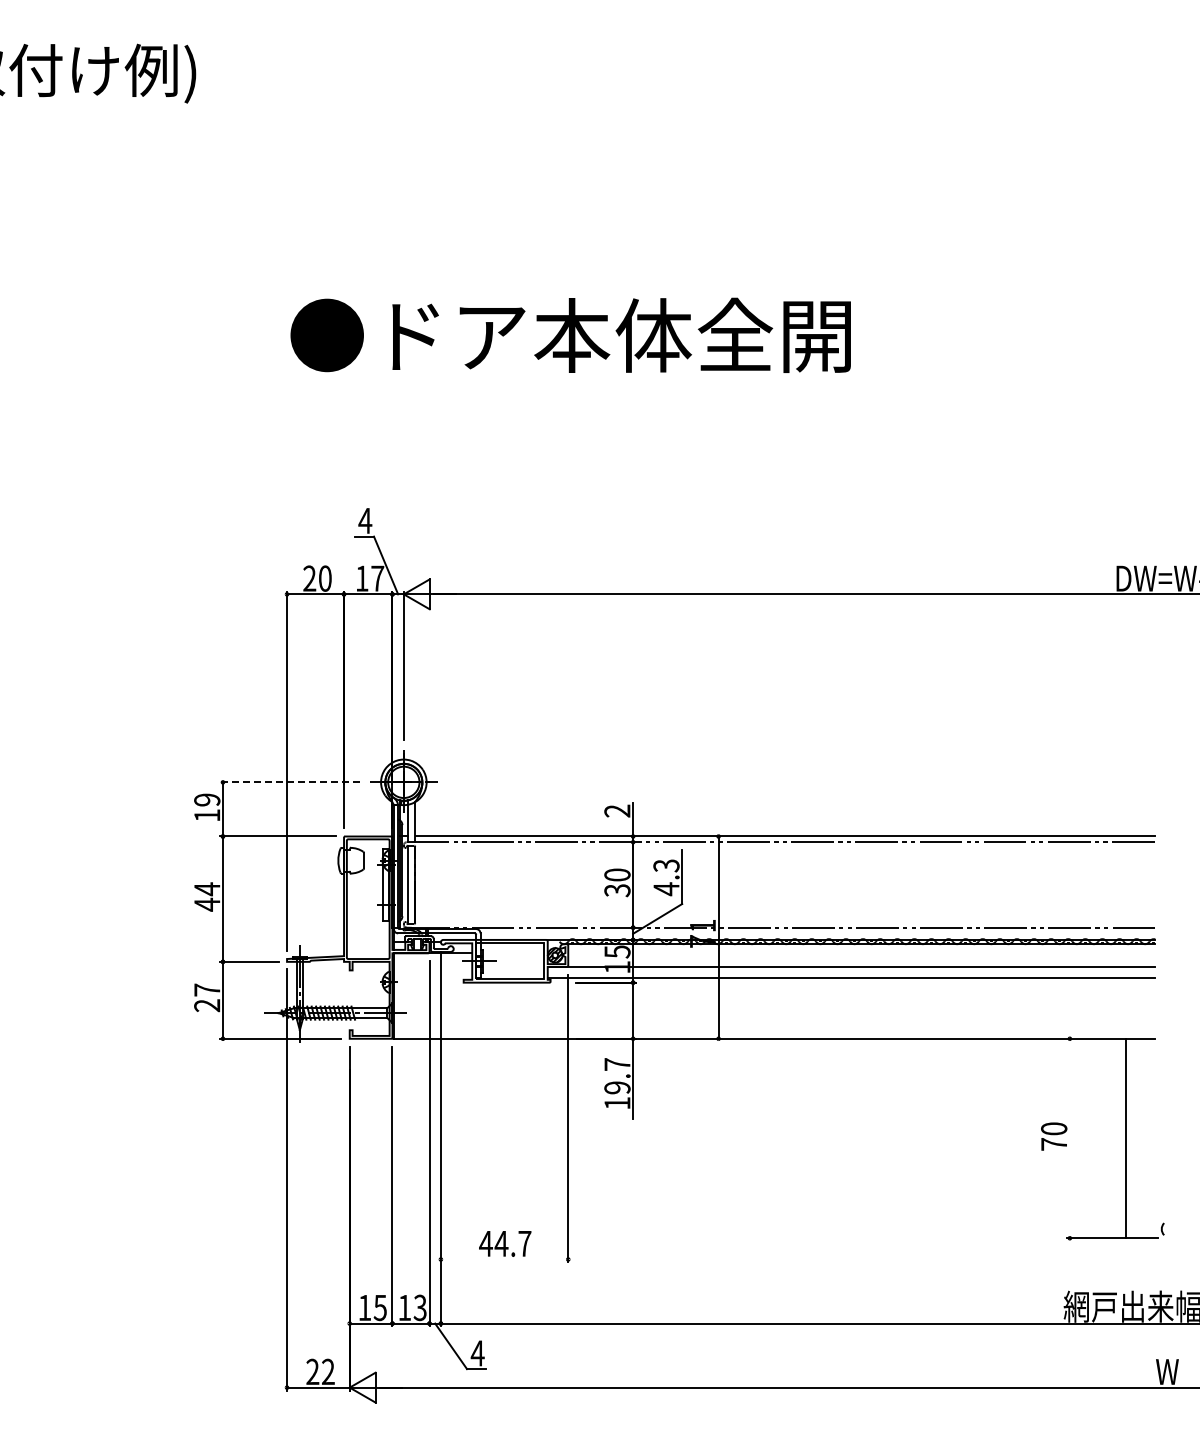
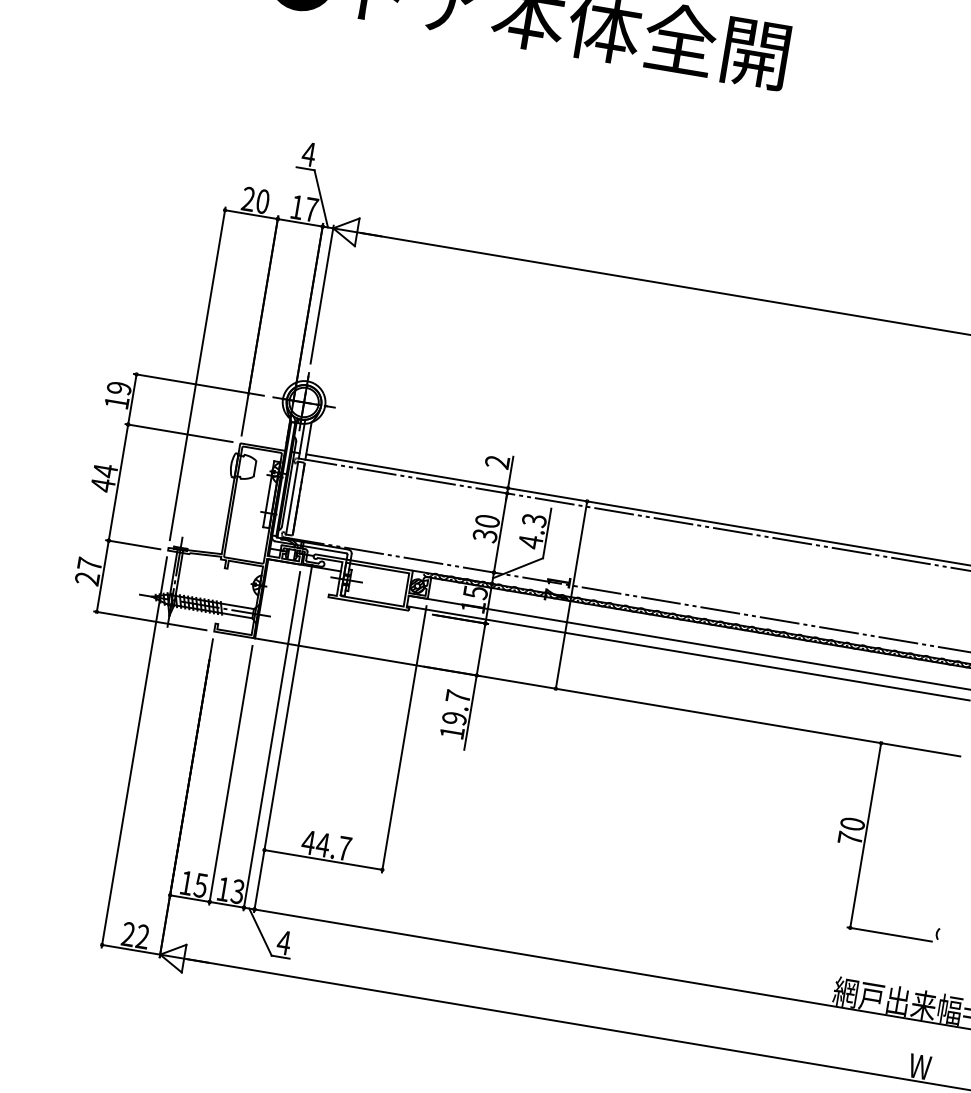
line: (289, 782) -> (198, 384), dashed -> solid
line: (1125, 1138) -> (865, 835), moved
line: (504, 1259) -> (323, 859), added

